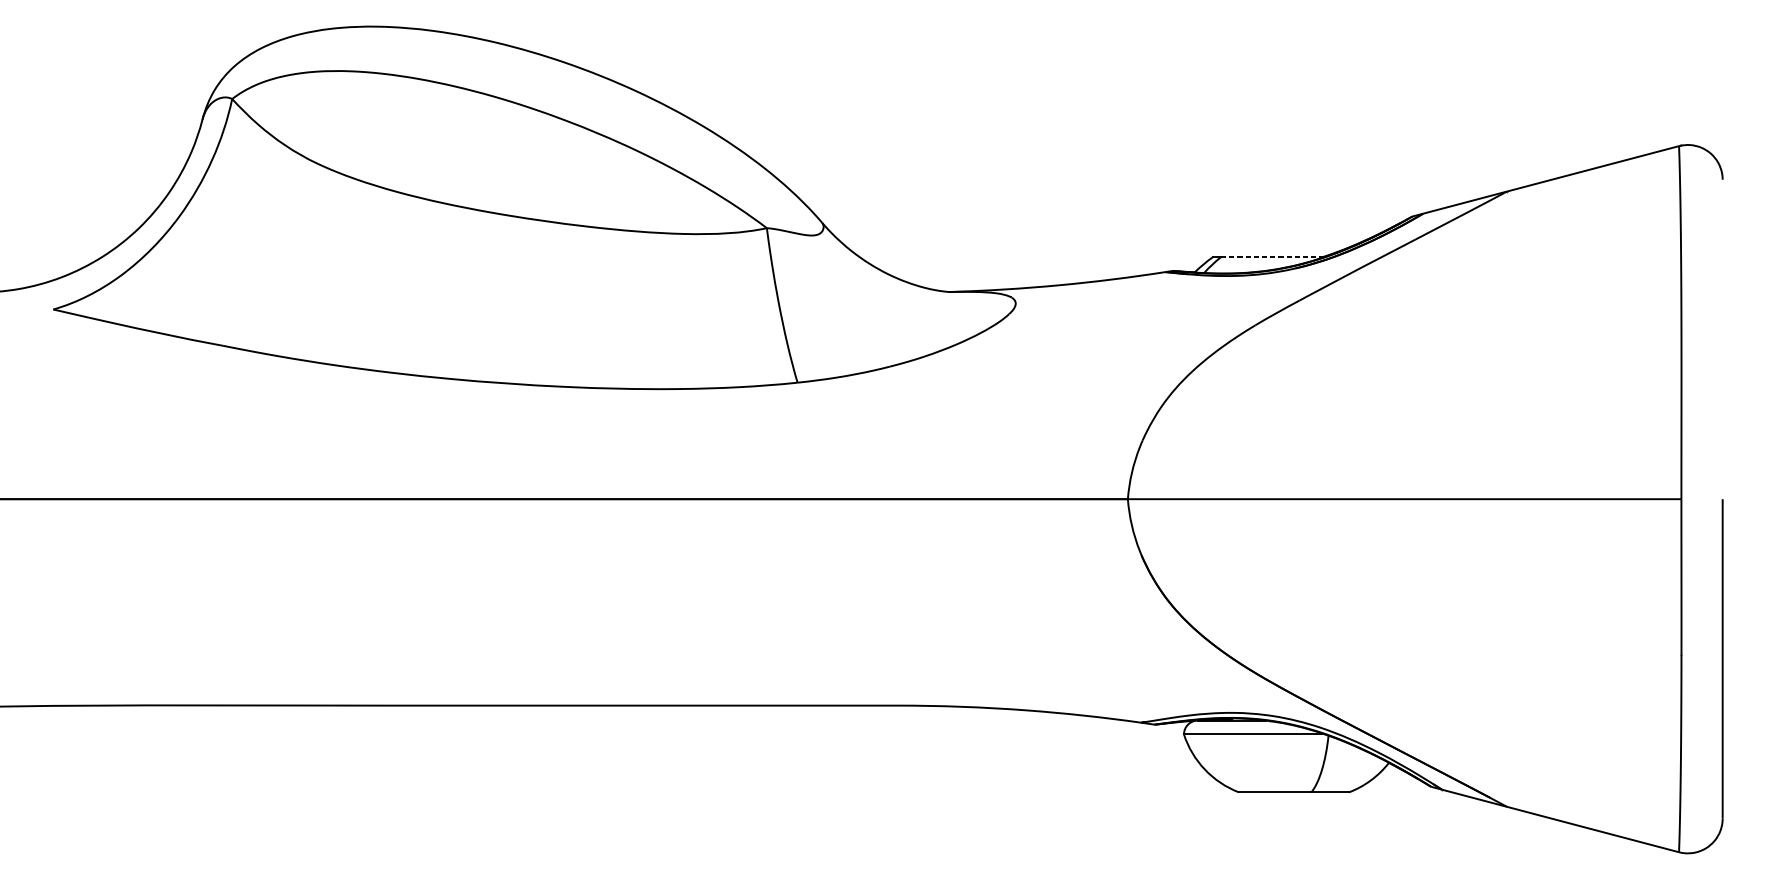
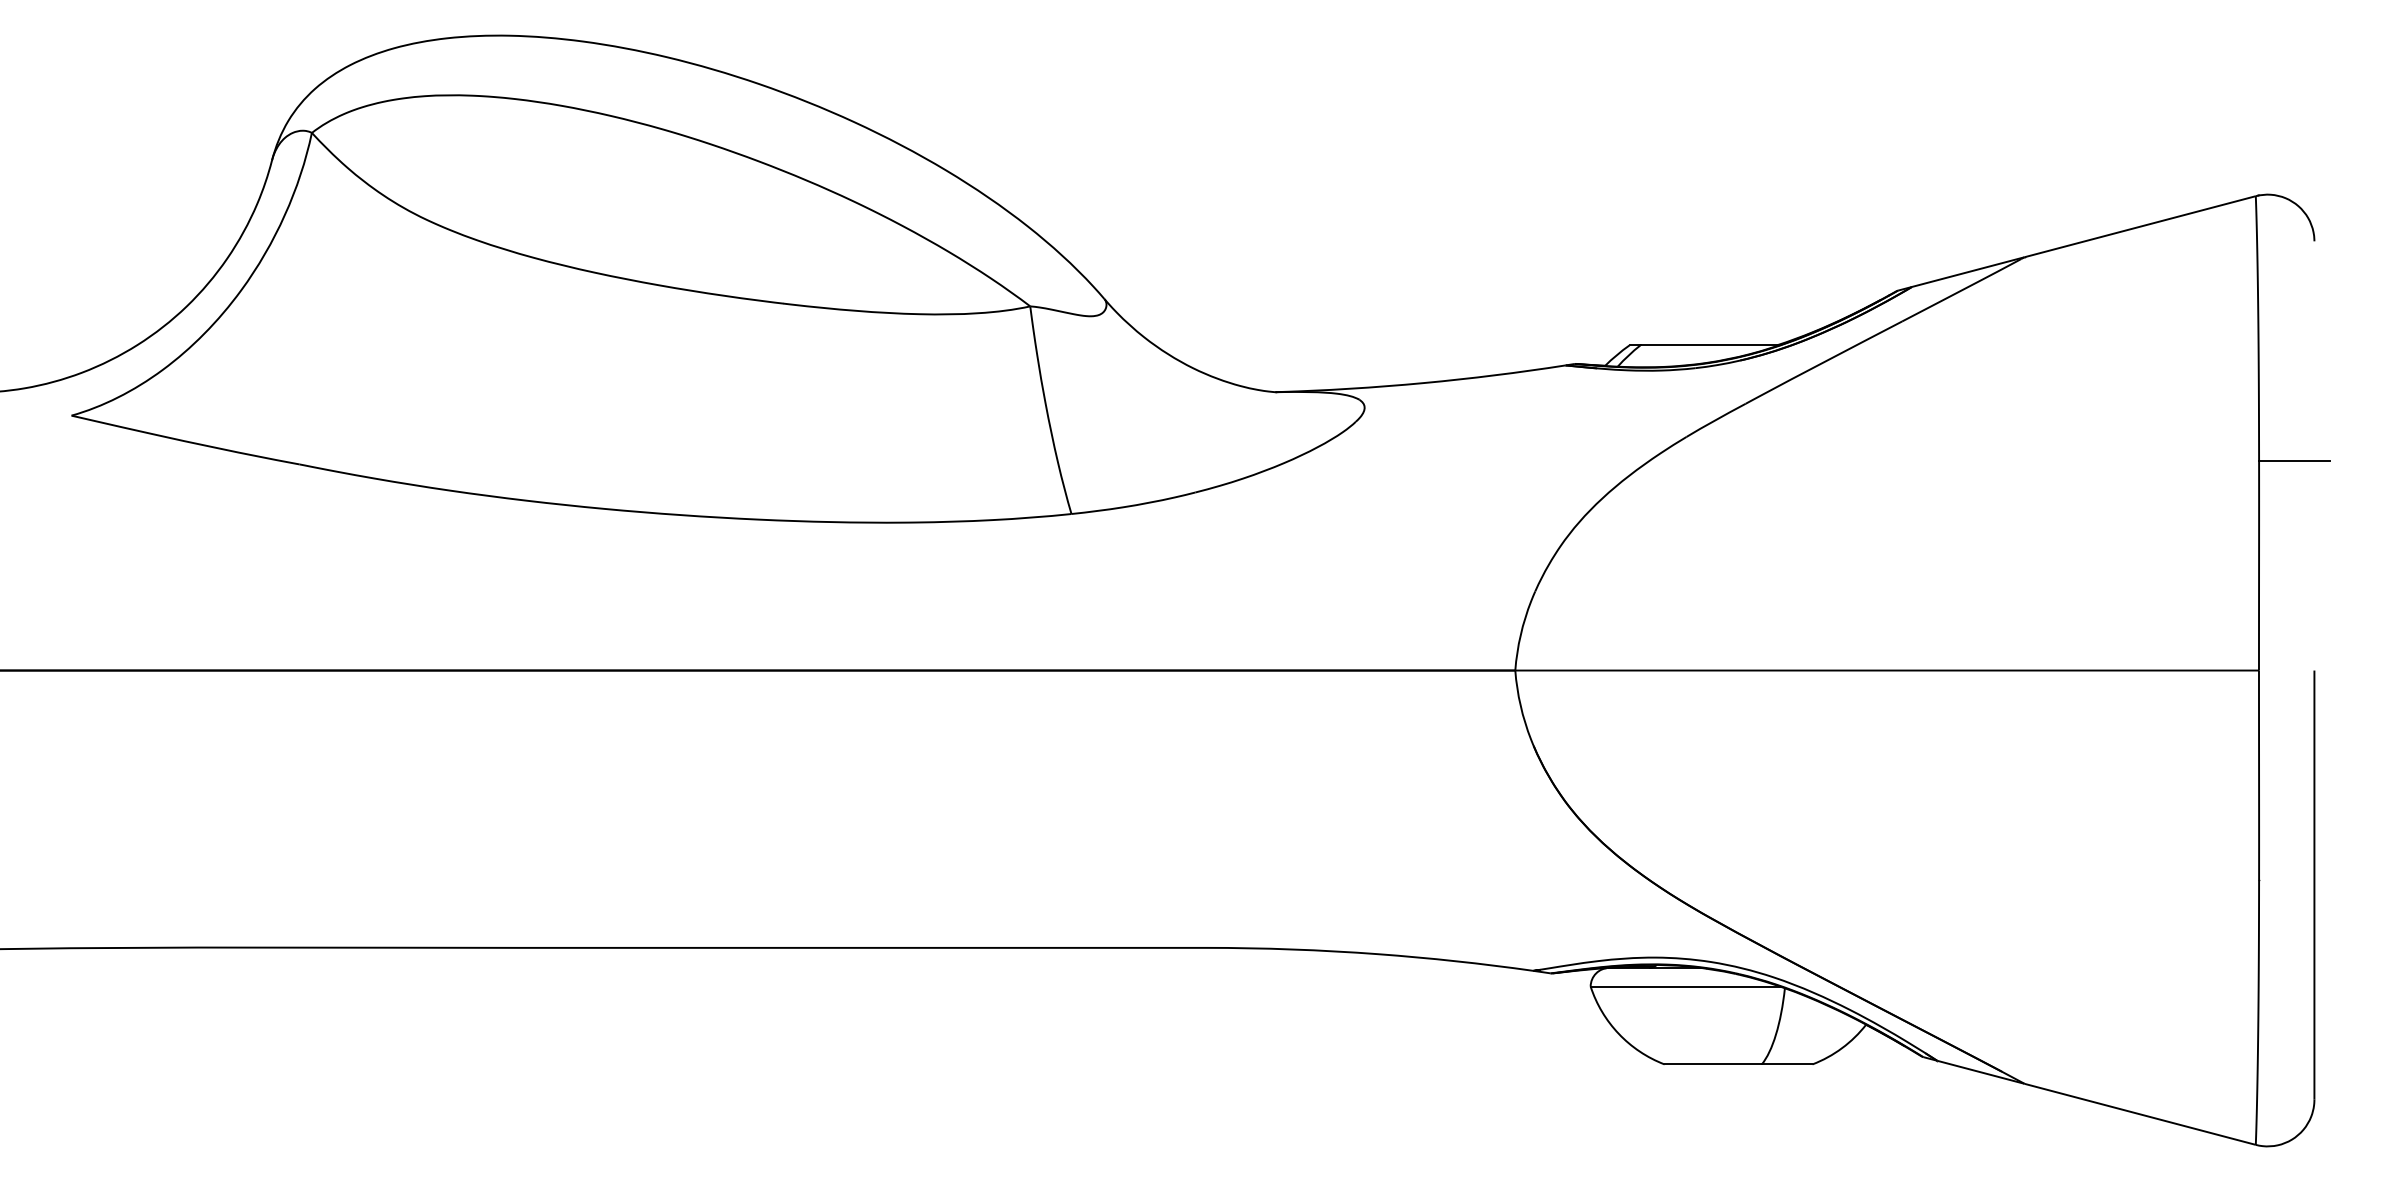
line: (1273, 257) -> (1710, 345), dashed -> solid
line: (1707, 343) -> (2294, 461), added

